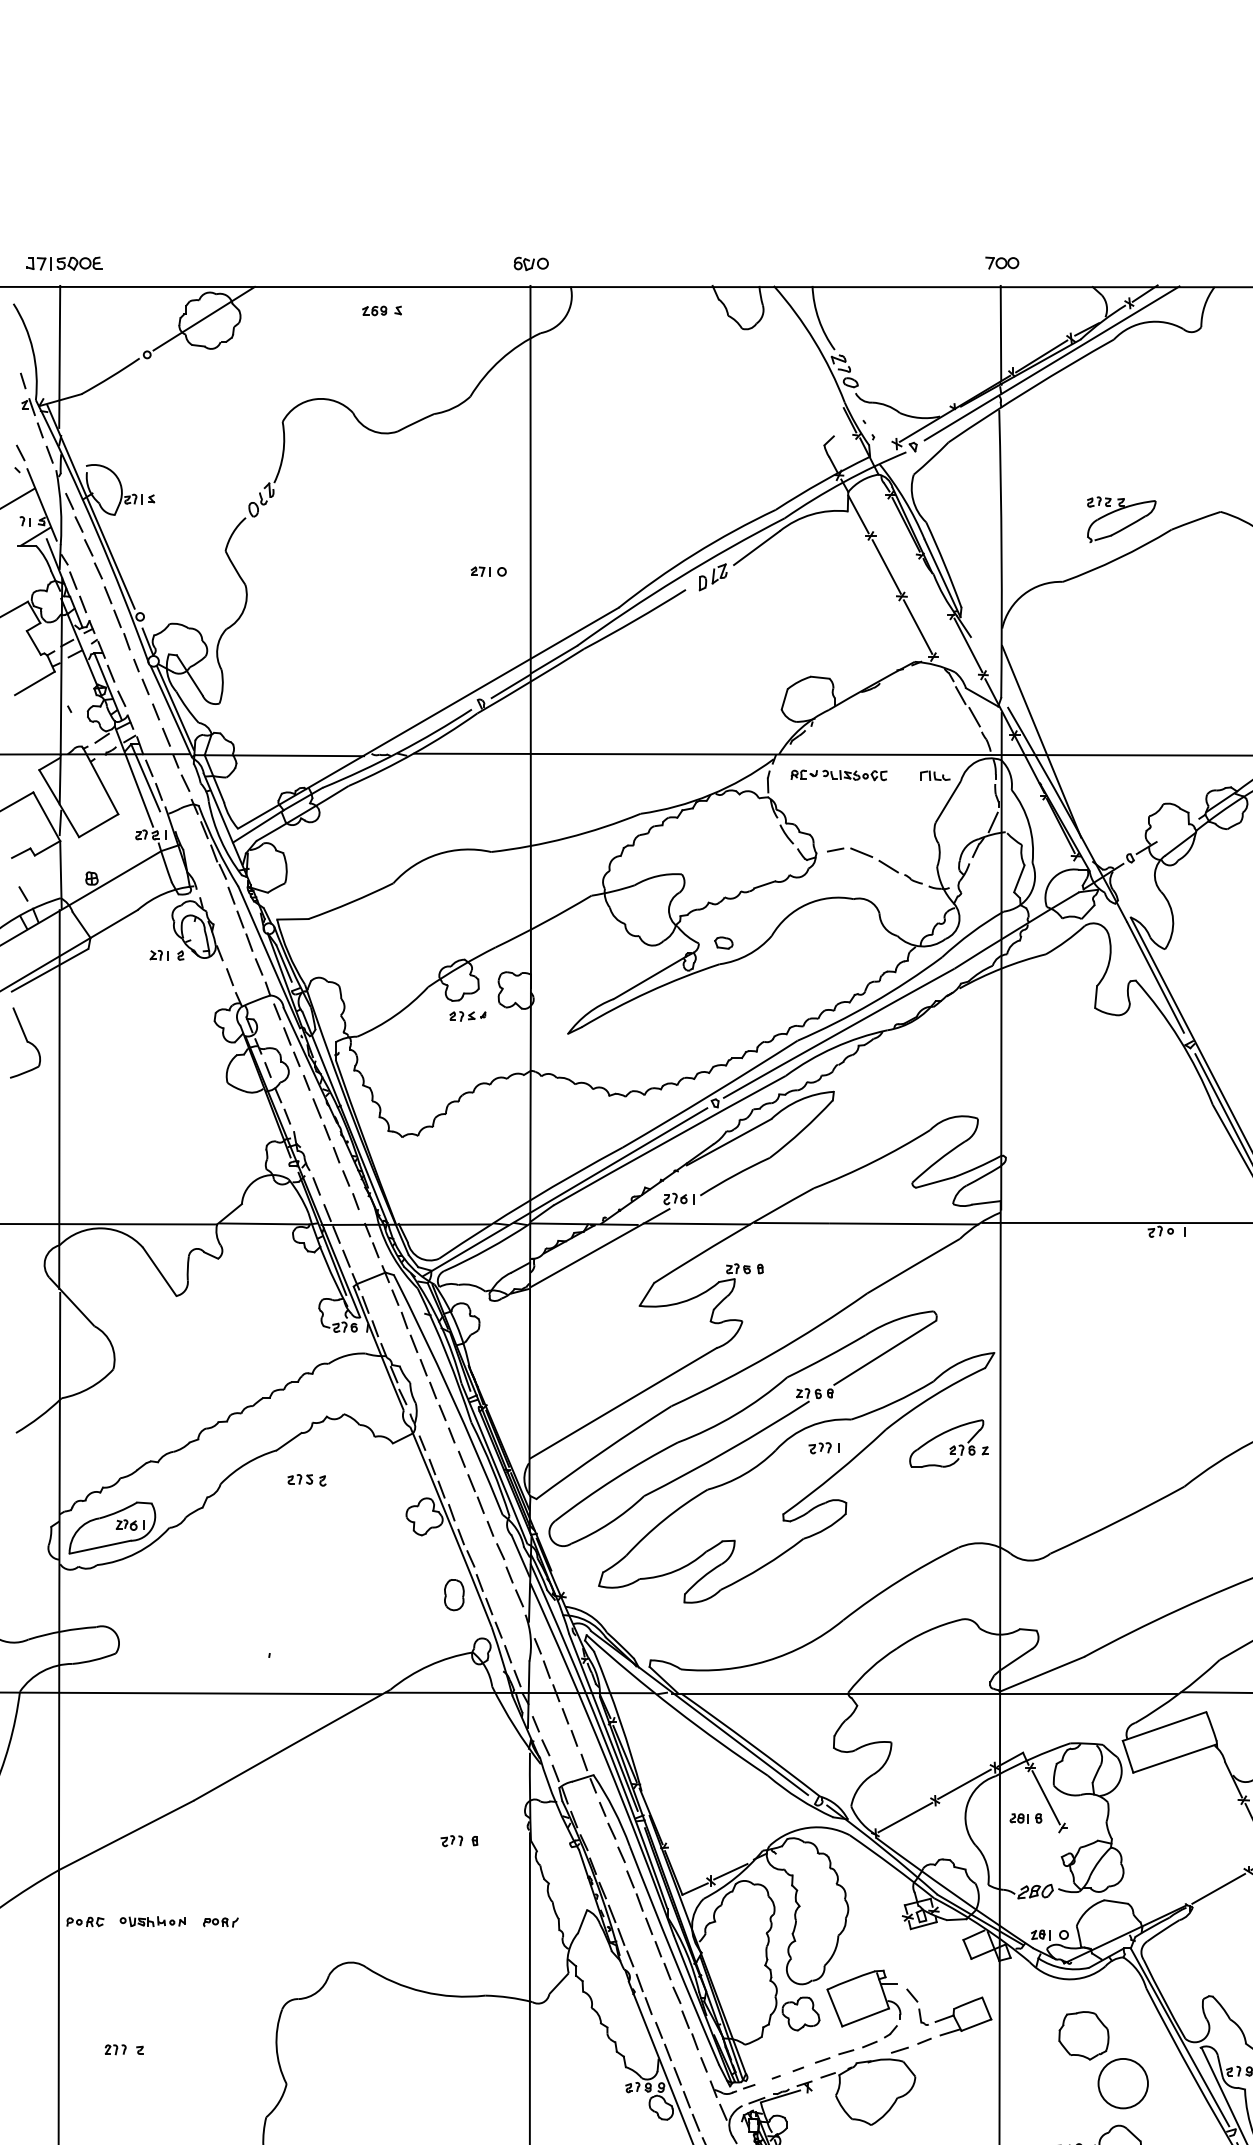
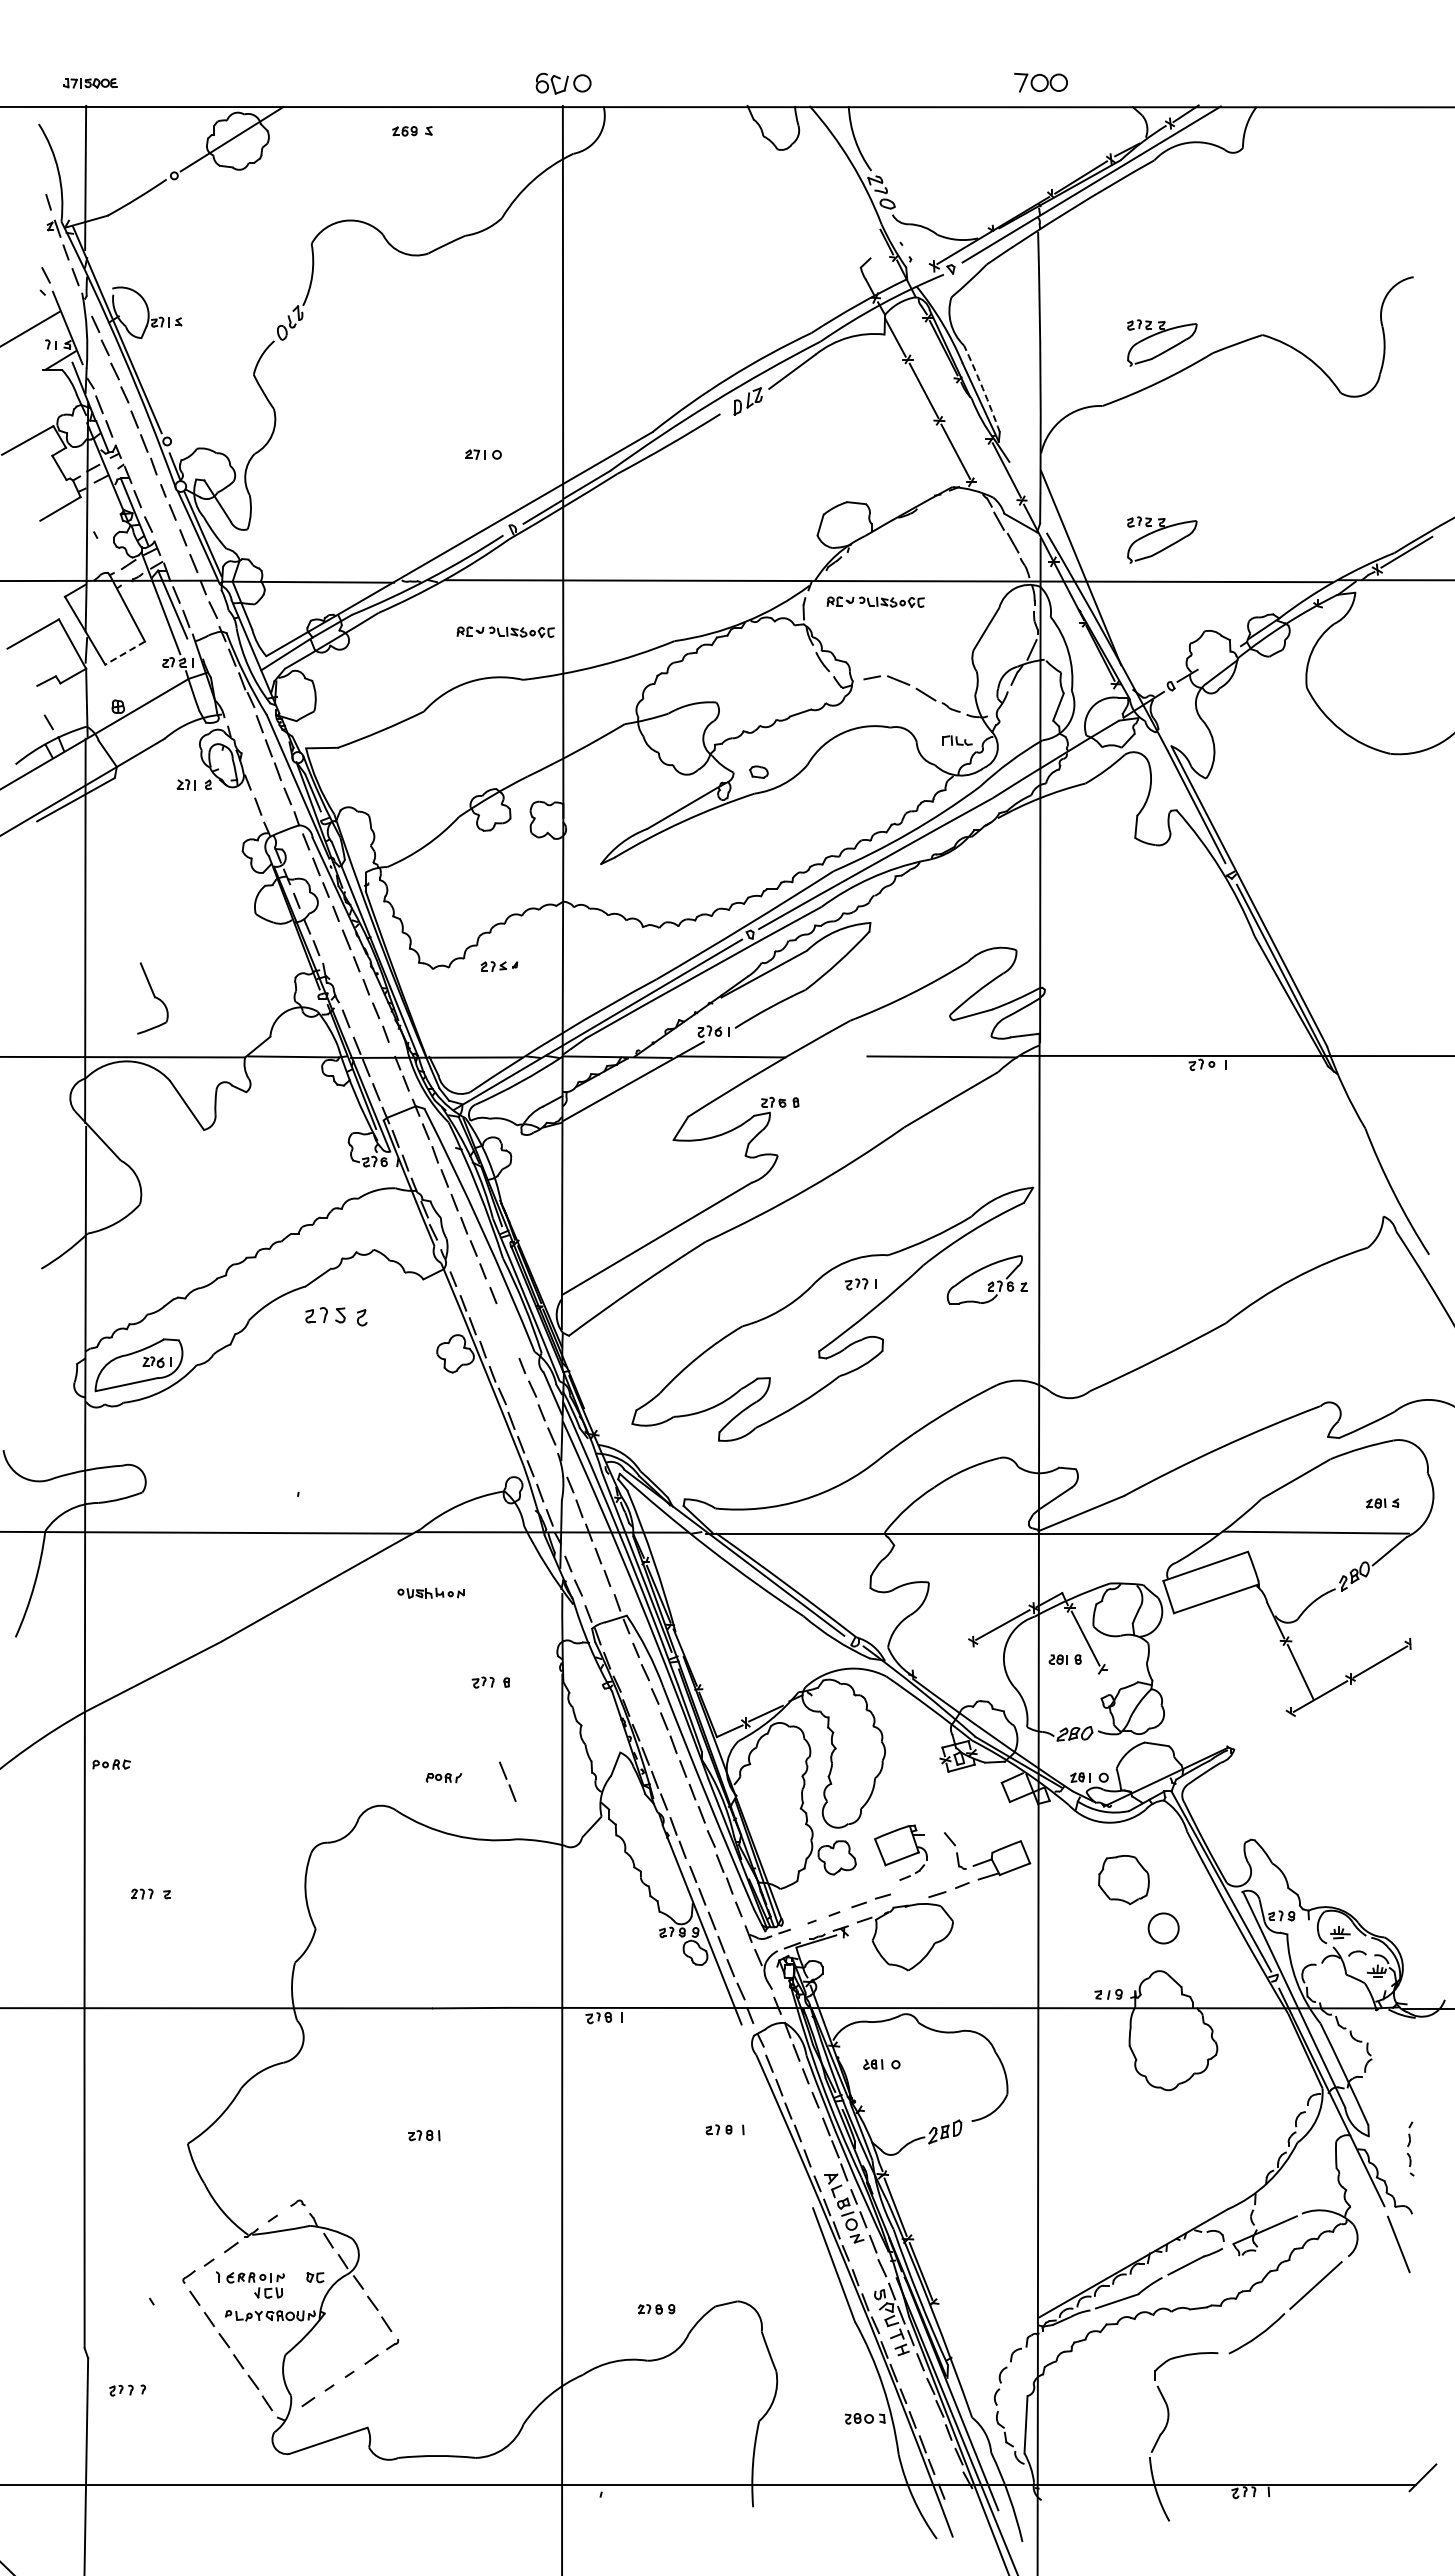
part: (1002, 262) -> (1041, 82), size x1.6
part: (64, 263) -> (90, 83), size x0.7
part: (531, 263) -> (563, 83), size x1.6
line: (1000, 332) -> (1039, 153), removed
arc: (944, 564) -> (982, 388), solid -> dashed
part: (488, 571) -> (483, 454), moved
part: (1125, 720) -> (1166, 546), added
part: (935, 775) -> (957, 740), moved
part: (473, 804) -> (505, 631), added
line: (98, 826) -> (124, 653), solid -> dashed
part: (467, 1016) -> (499, 966), moved
part: (25, 1043) -> (152, 998), moved
line: (791, 1222) -> (827, 1055), removed
part: (750, 1436) -> (785, 1272), removed
part: (307, 1480) -> (336, 1316), size x1.6
line: (475, 1491) -> (507, 1779), moved
part: (454, 1594) -> (485, 1432), removed
line: (904, 1817) -> (942, 1658), removed
line: (1218, 1888) -> (1260, 1730), removed
part: (152, 1920) -> (430, 1592), moved
part: (220, 1922) -> (443, 1778), moved
part: (863, 2008) -> (900, 1852), size x0.7
circle: (1122, 2083) -> (1163, 1928), size x0.6

